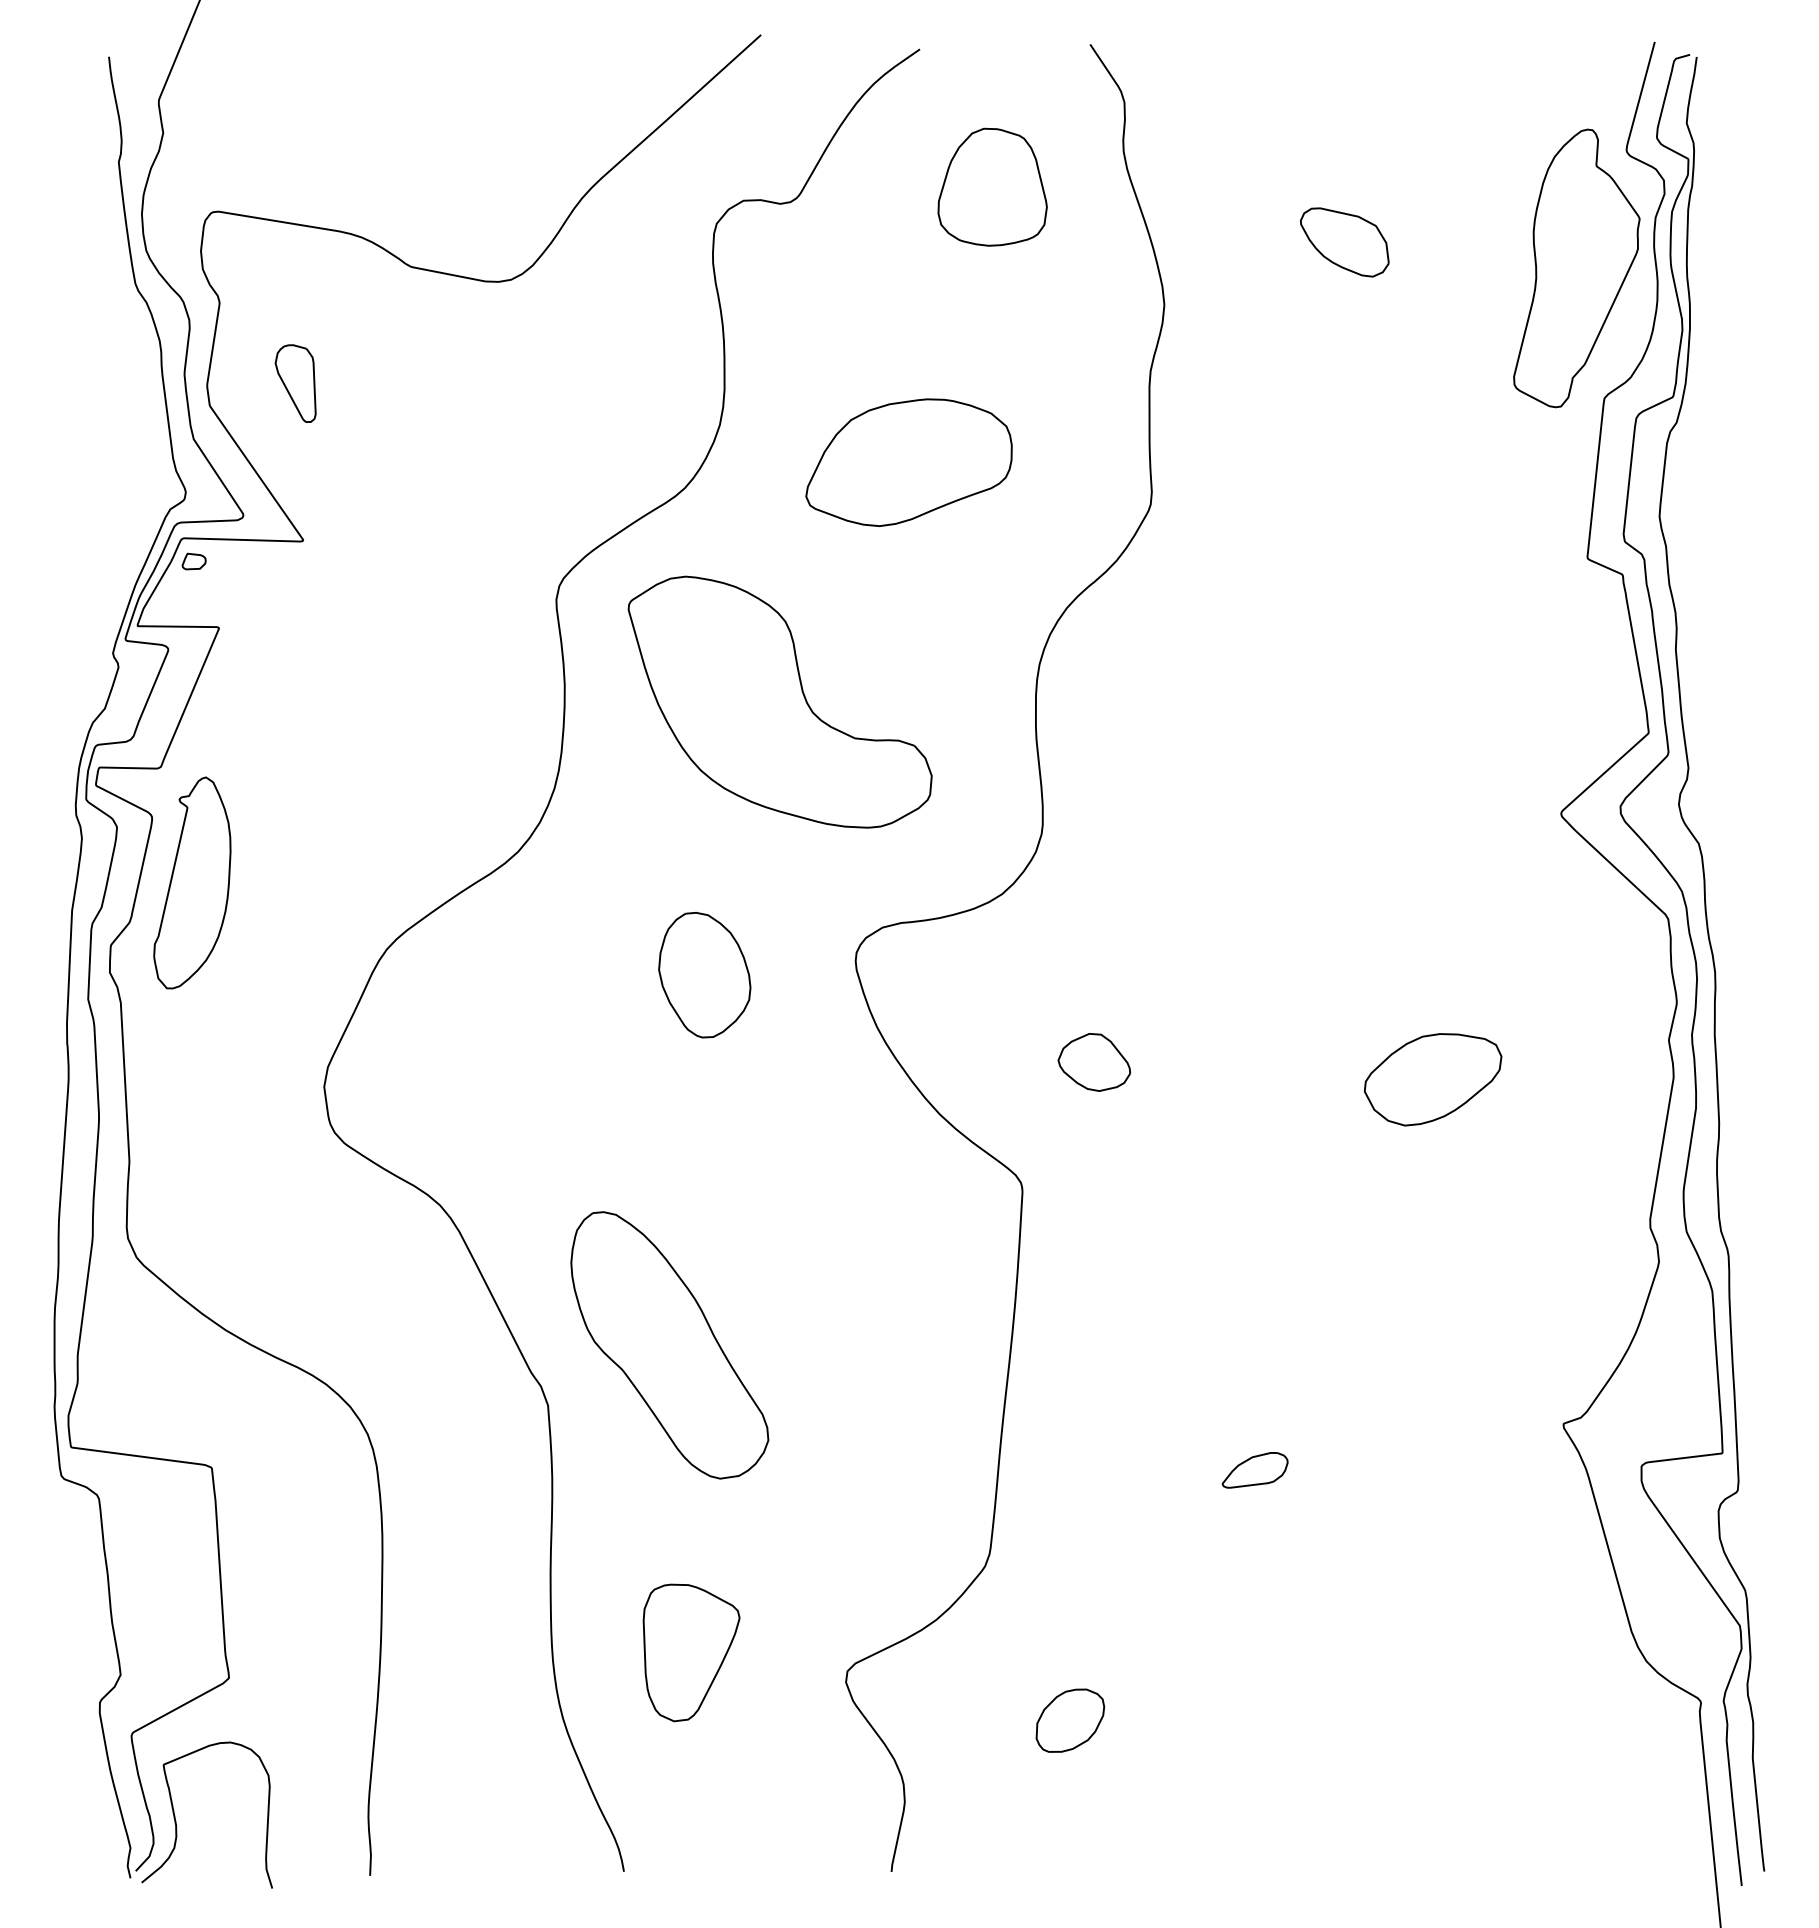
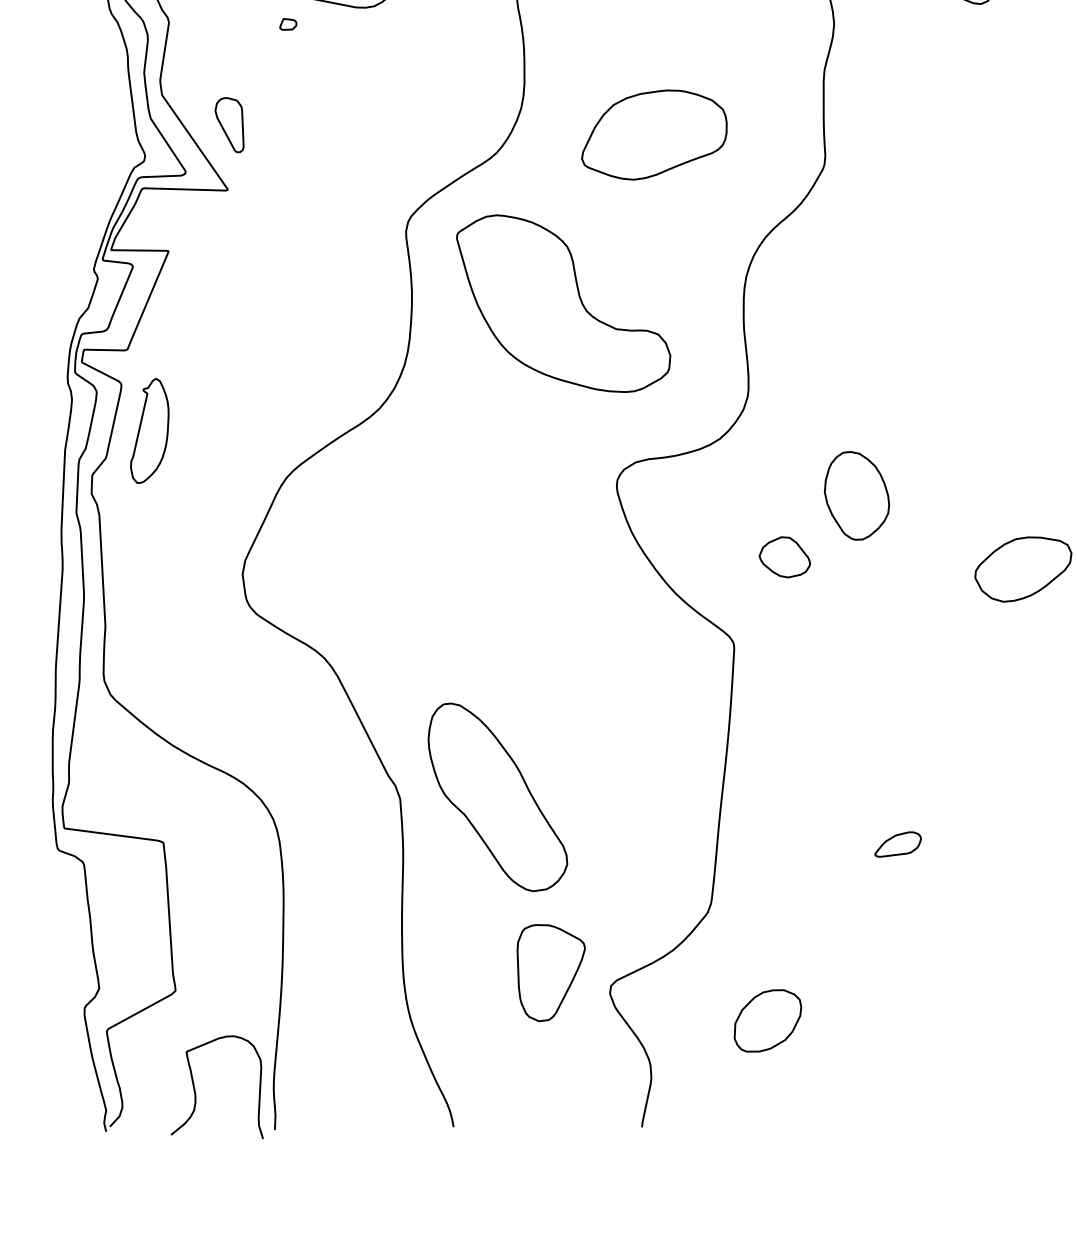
part: (295, 383) -> (229, 125), moved
part: (193, 561) -> (287, 24), moved
part: (192, 882) -> (149, 430), size x0.7
part: (704, 975) -> (856, 496), moved
part: (669, 1345) -> (497, 797), moved
part: (691, 1652) -> (551, 972), moved
part: (1070, 1720) -> (768, 1020), size x1.4
curve: (176, 1820) -> (195, 1091), moved

